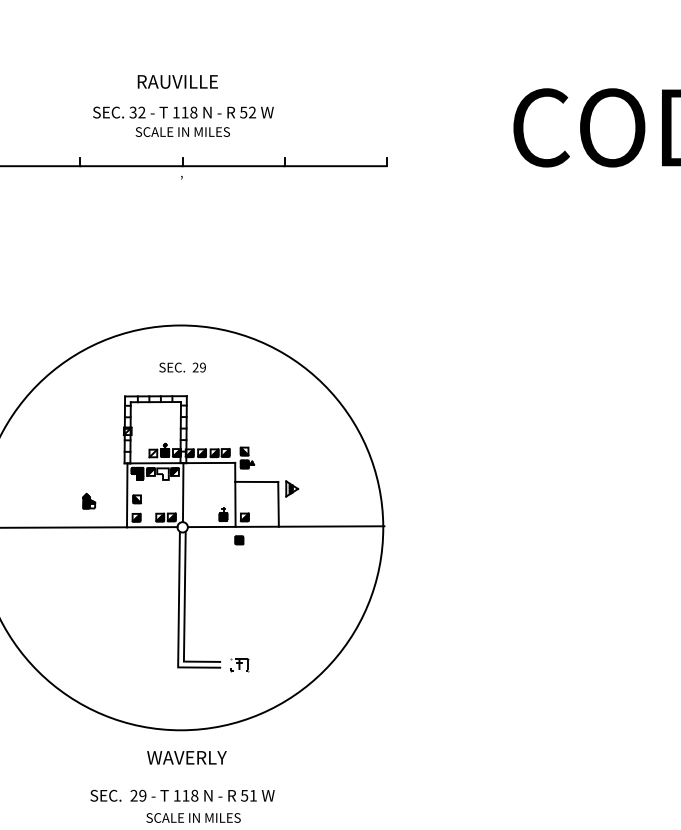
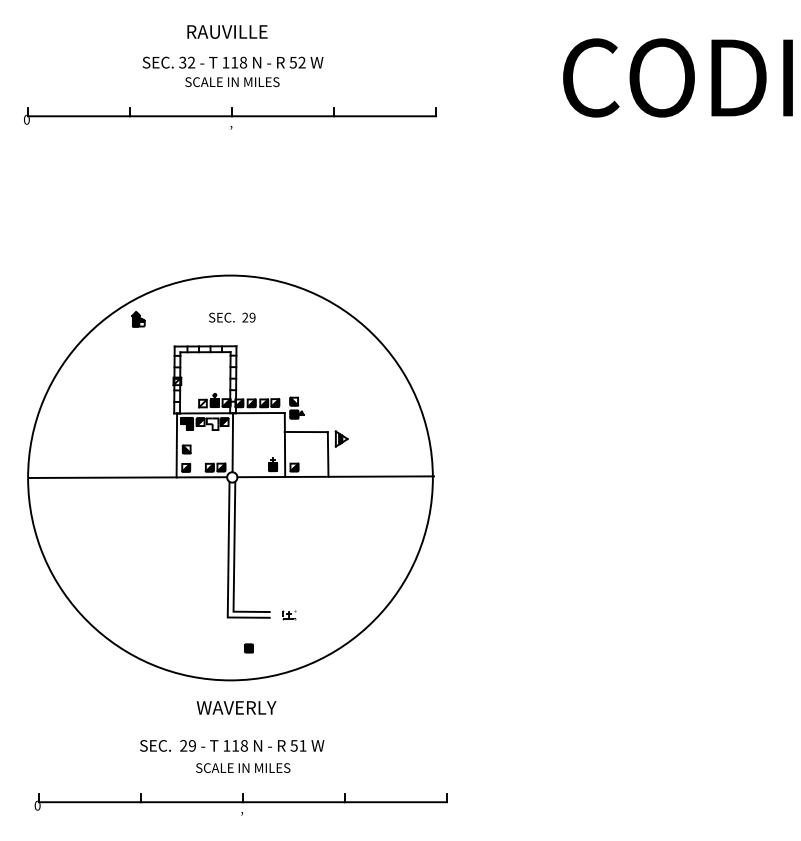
part: (88, 501) -> (138, 319), moved
part: (238, 540) -> (248, 648), moved
part: (238, 665) -> (288, 615), size x0.7

